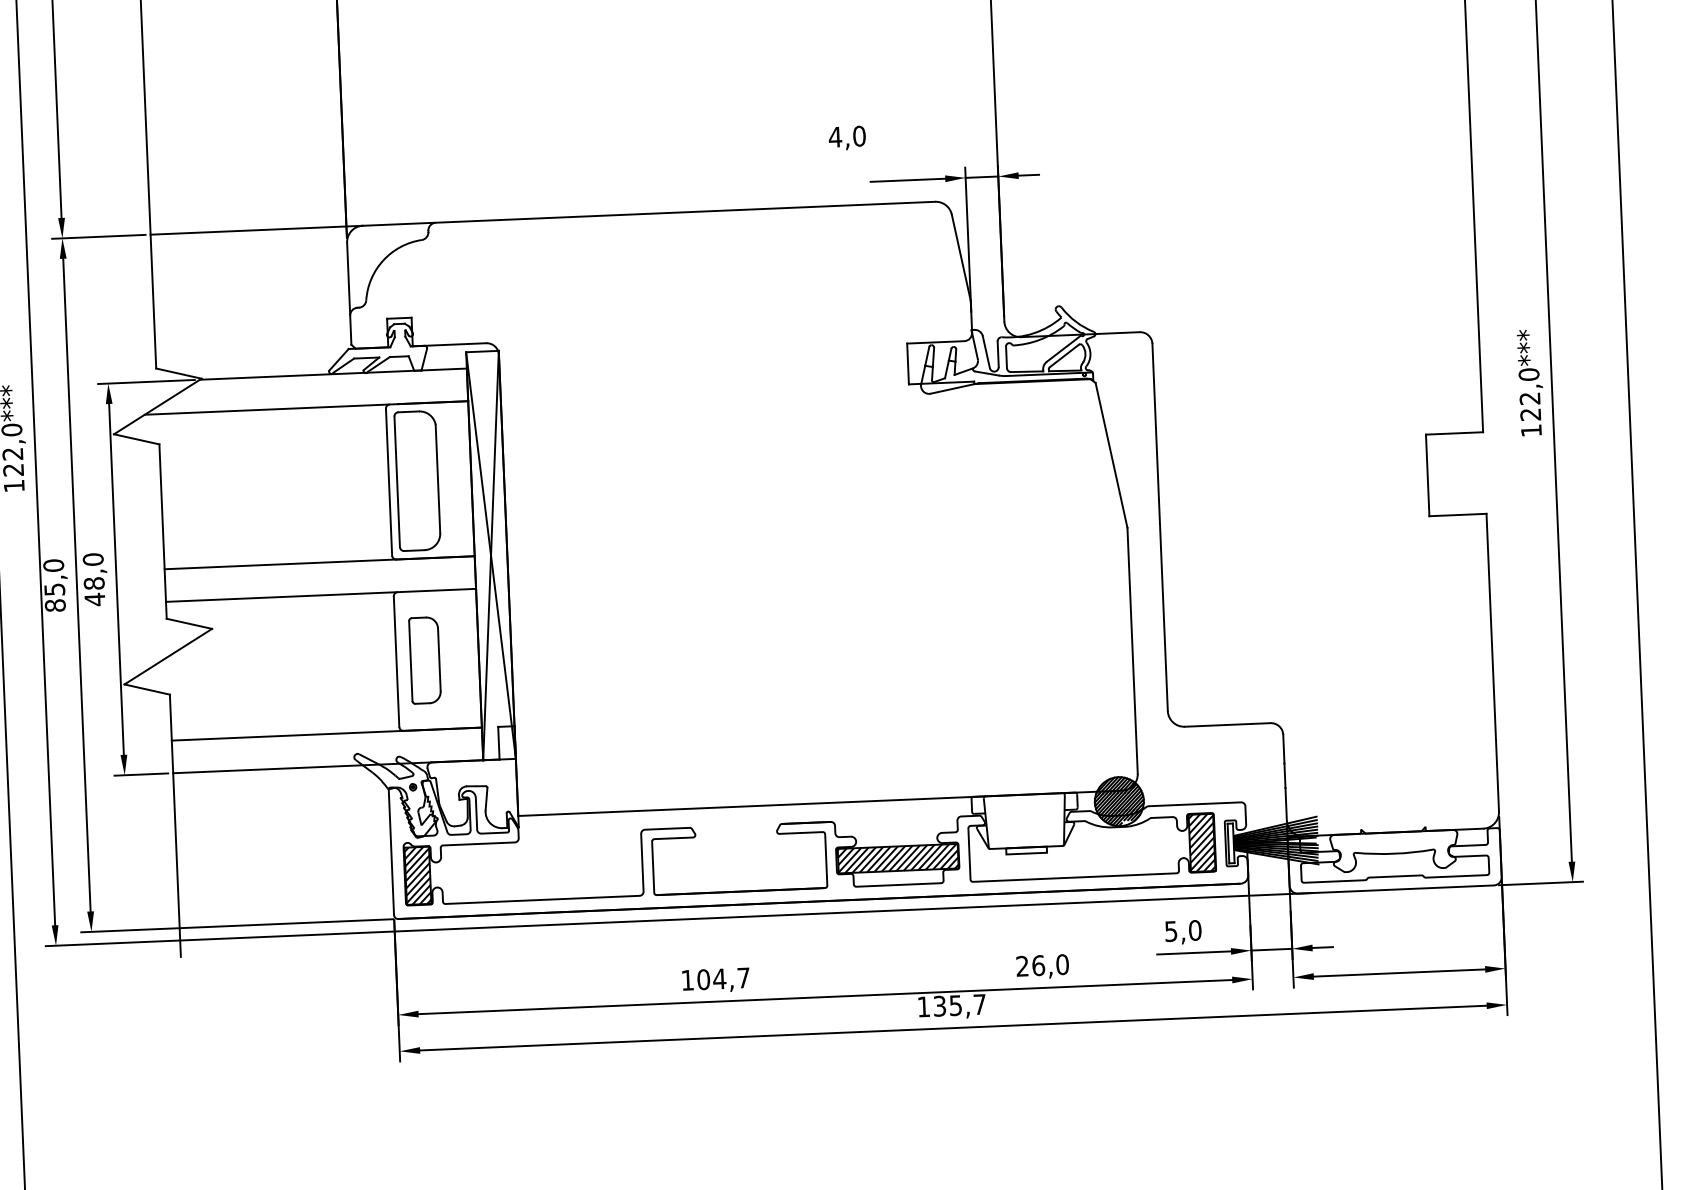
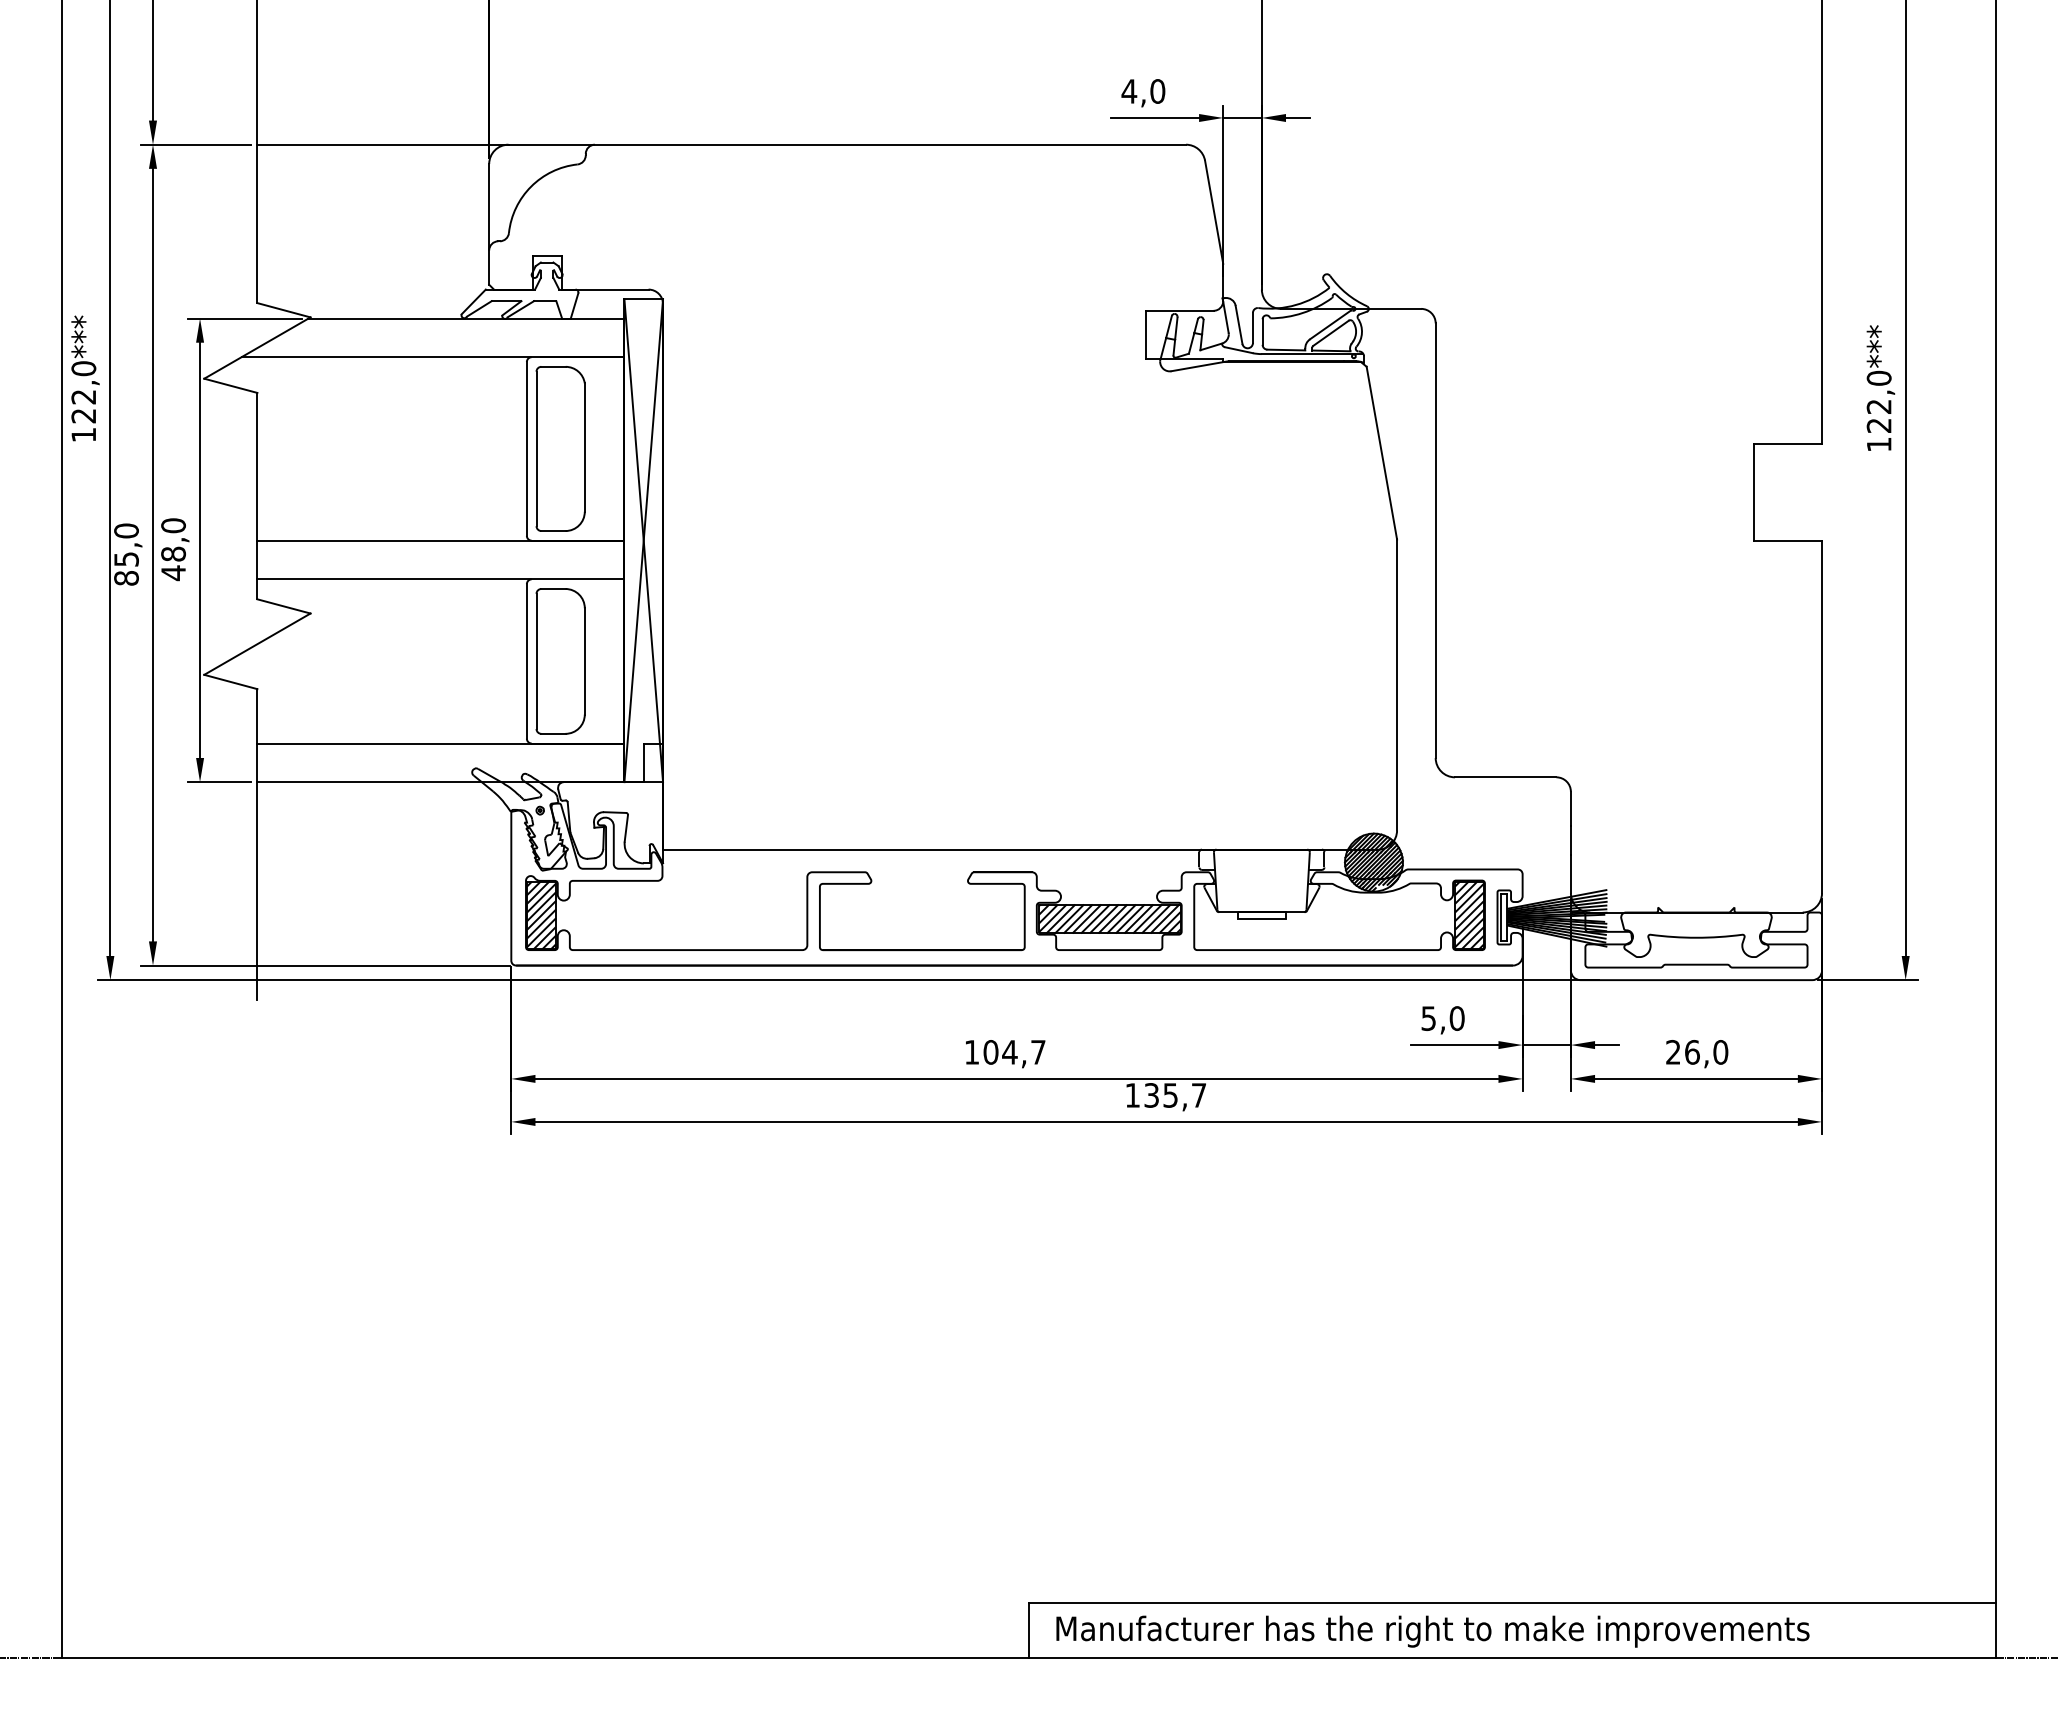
text: (847, 138) -> (1143, 93), moved
part: (424, 660) -> (560, 661), size x1.43
text: (1042, 967) -> (1697, 1054), moved
text: (716, 980) -> (1005, 1054), moved

